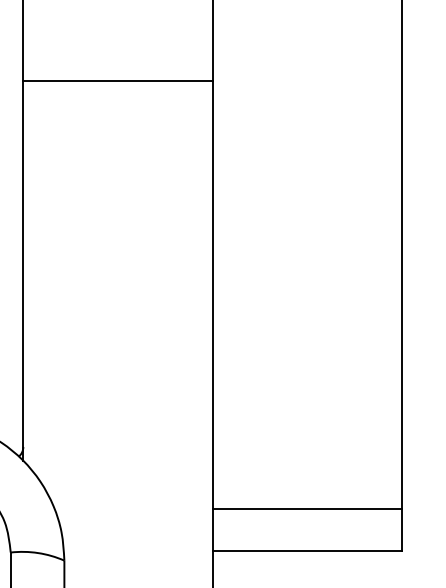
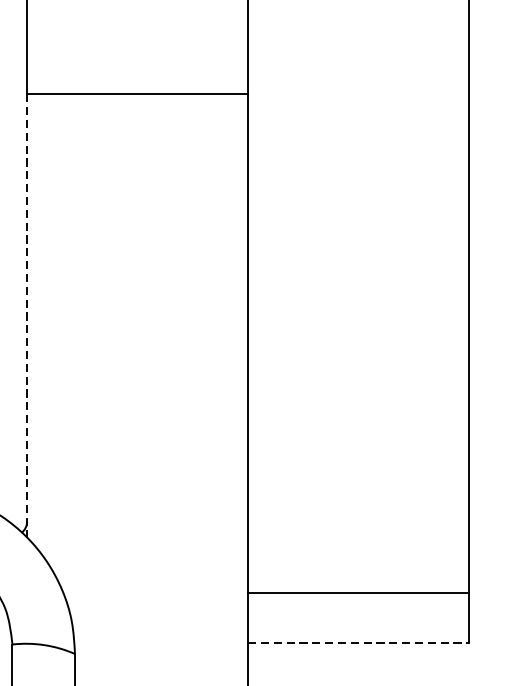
line: (23, 271) -> (27, 316), solid -> dashed
line: (307, 551) -> (358, 643), solid -> dashed

